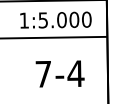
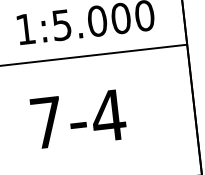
text: (59, 73) -> (77, 118), moved

